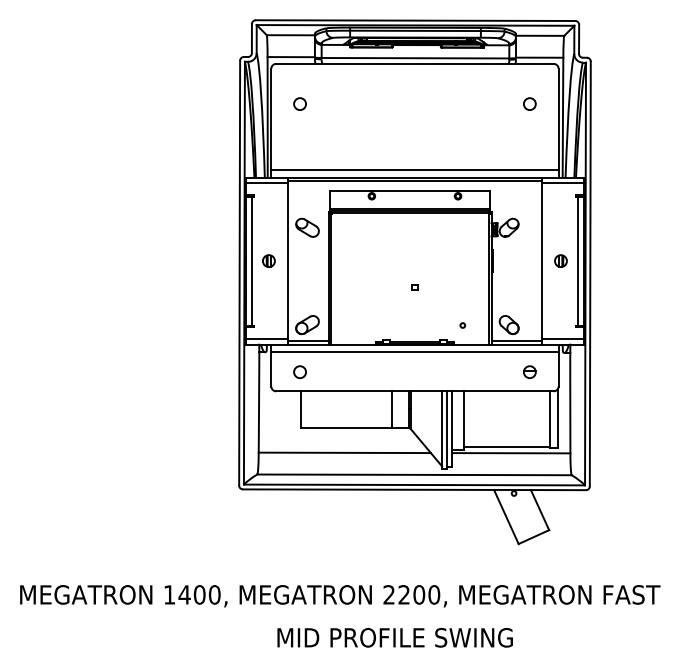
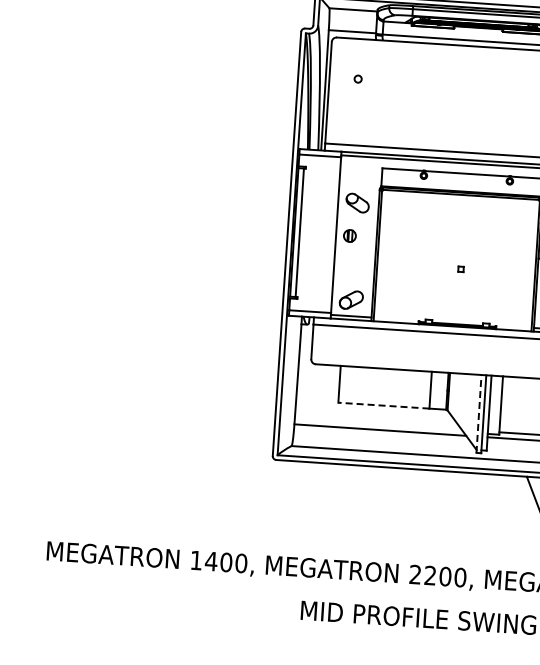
circle: (299, 103) -> (357, 78), size x0.6
part: (268, 260) -> (349, 235), moved
circle: (462, 325) -> (505, 310), removed
circle: (299, 371) -> (340, 345), removed
line: (346, 428) -> (383, 405), solid -> dashed
line: (442, 429) -> (479, 413), solid -> dashed

